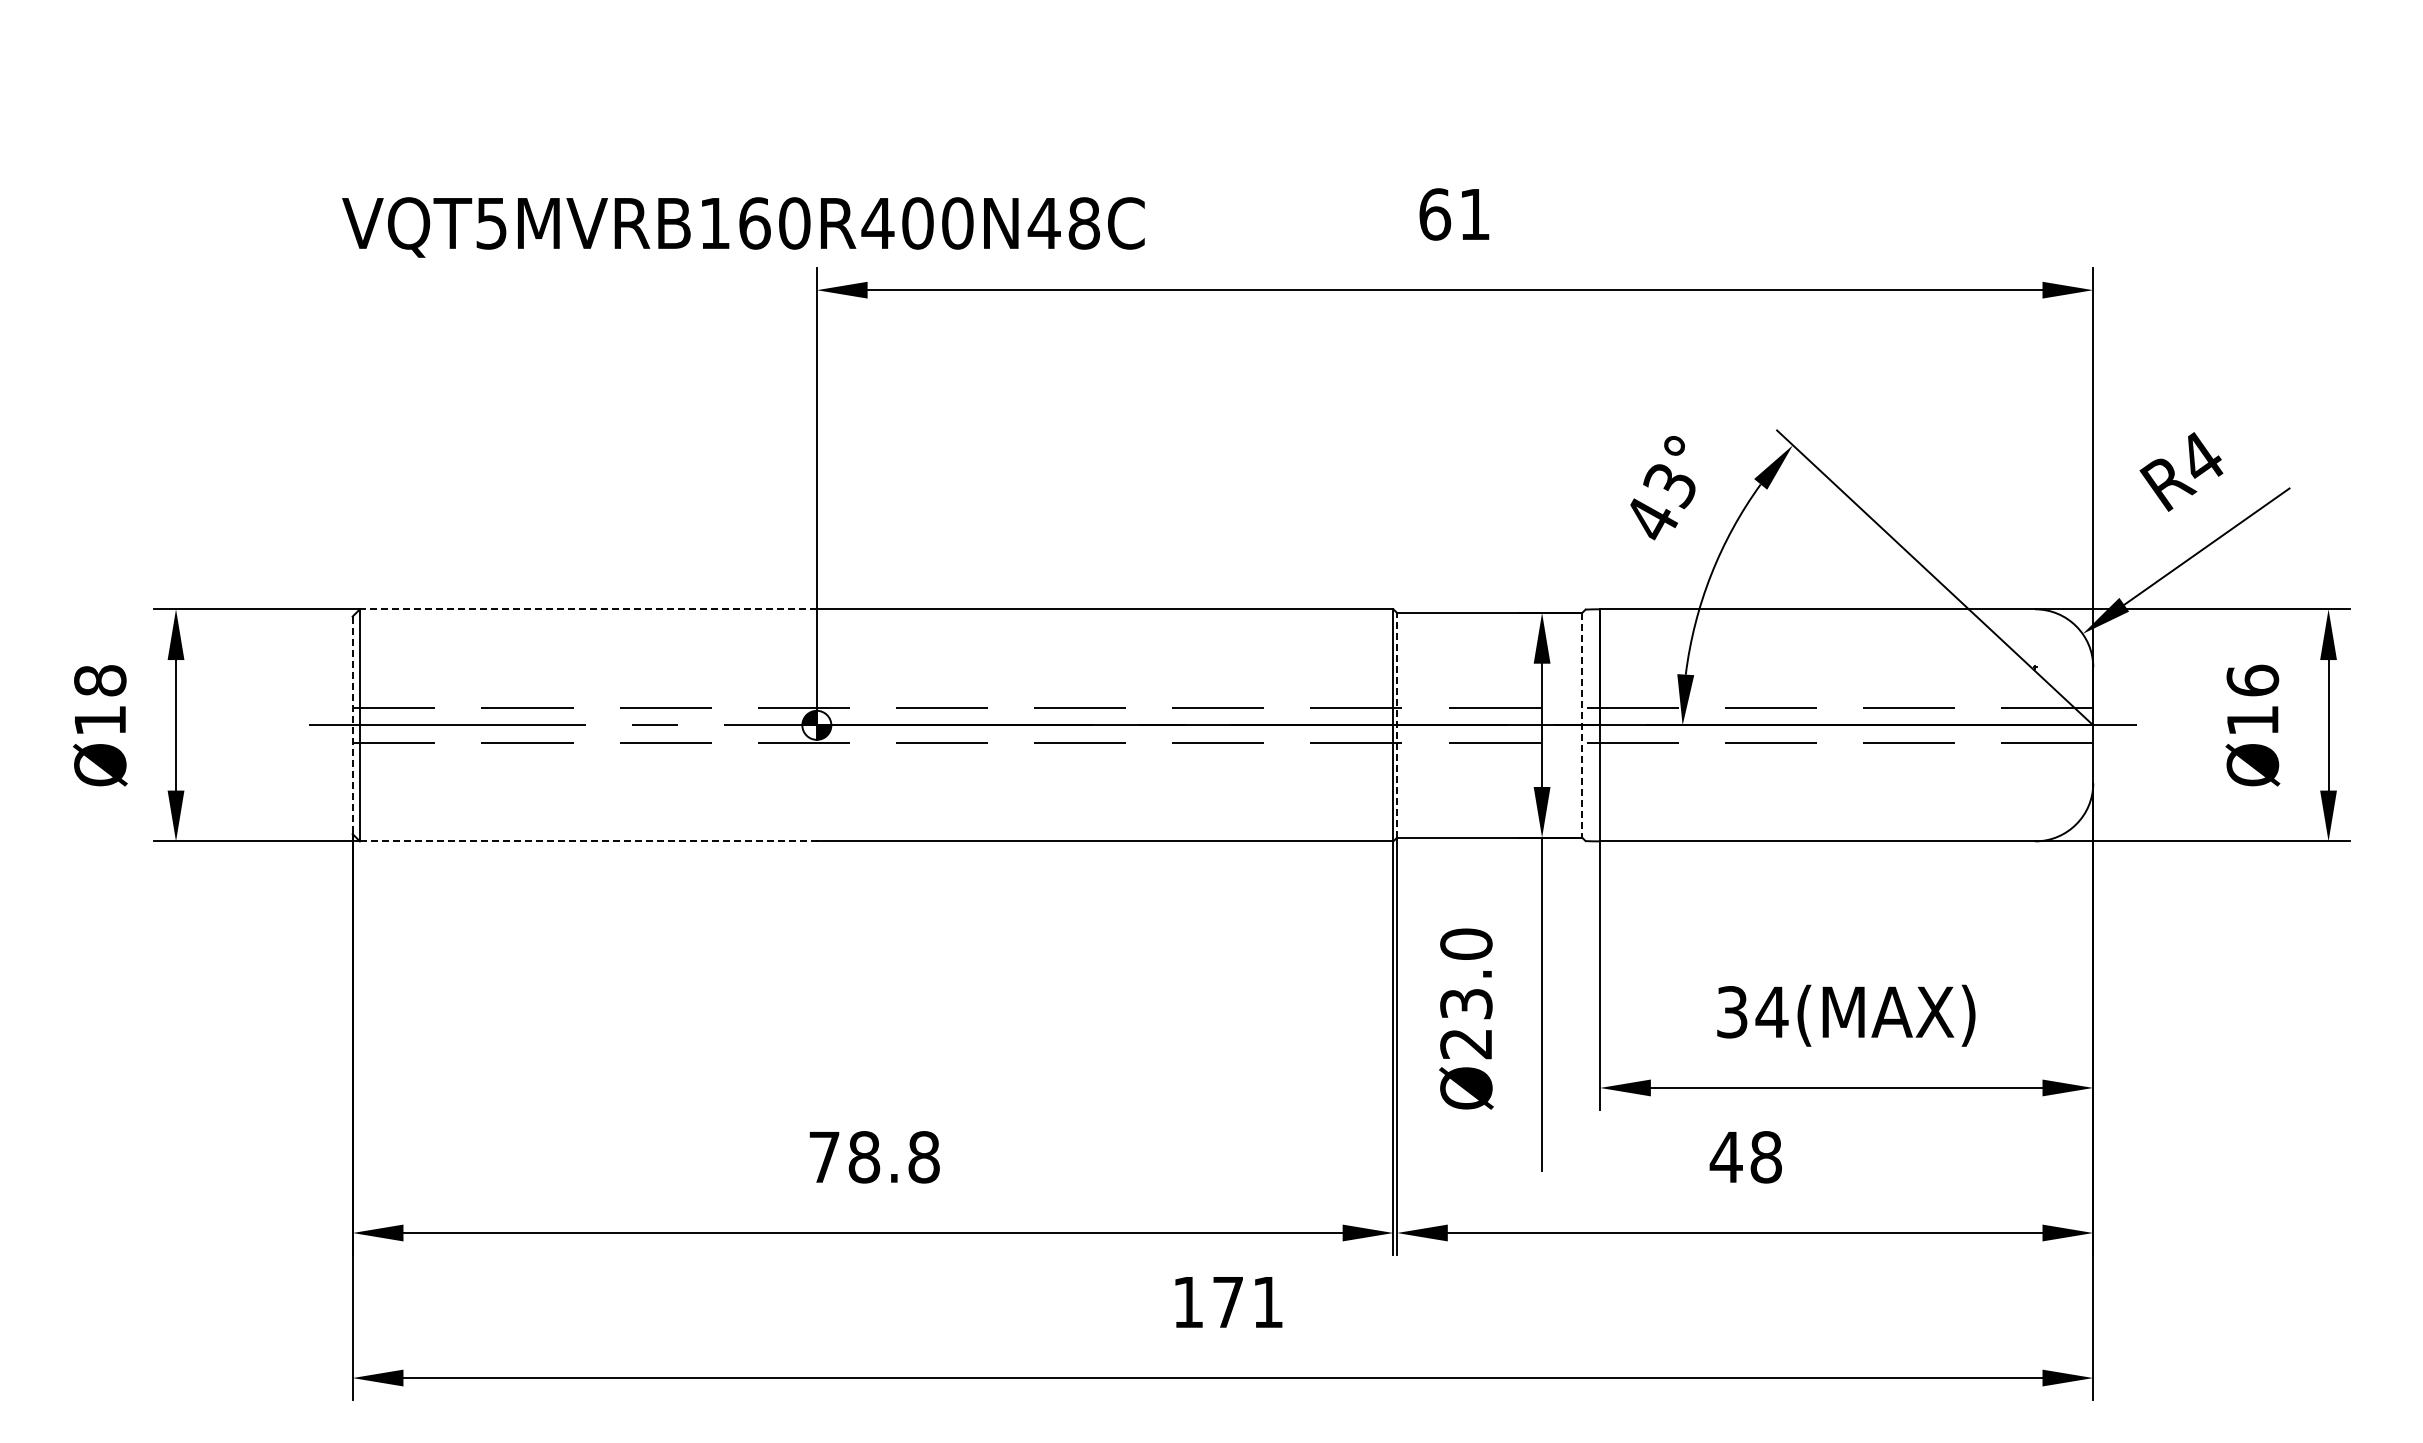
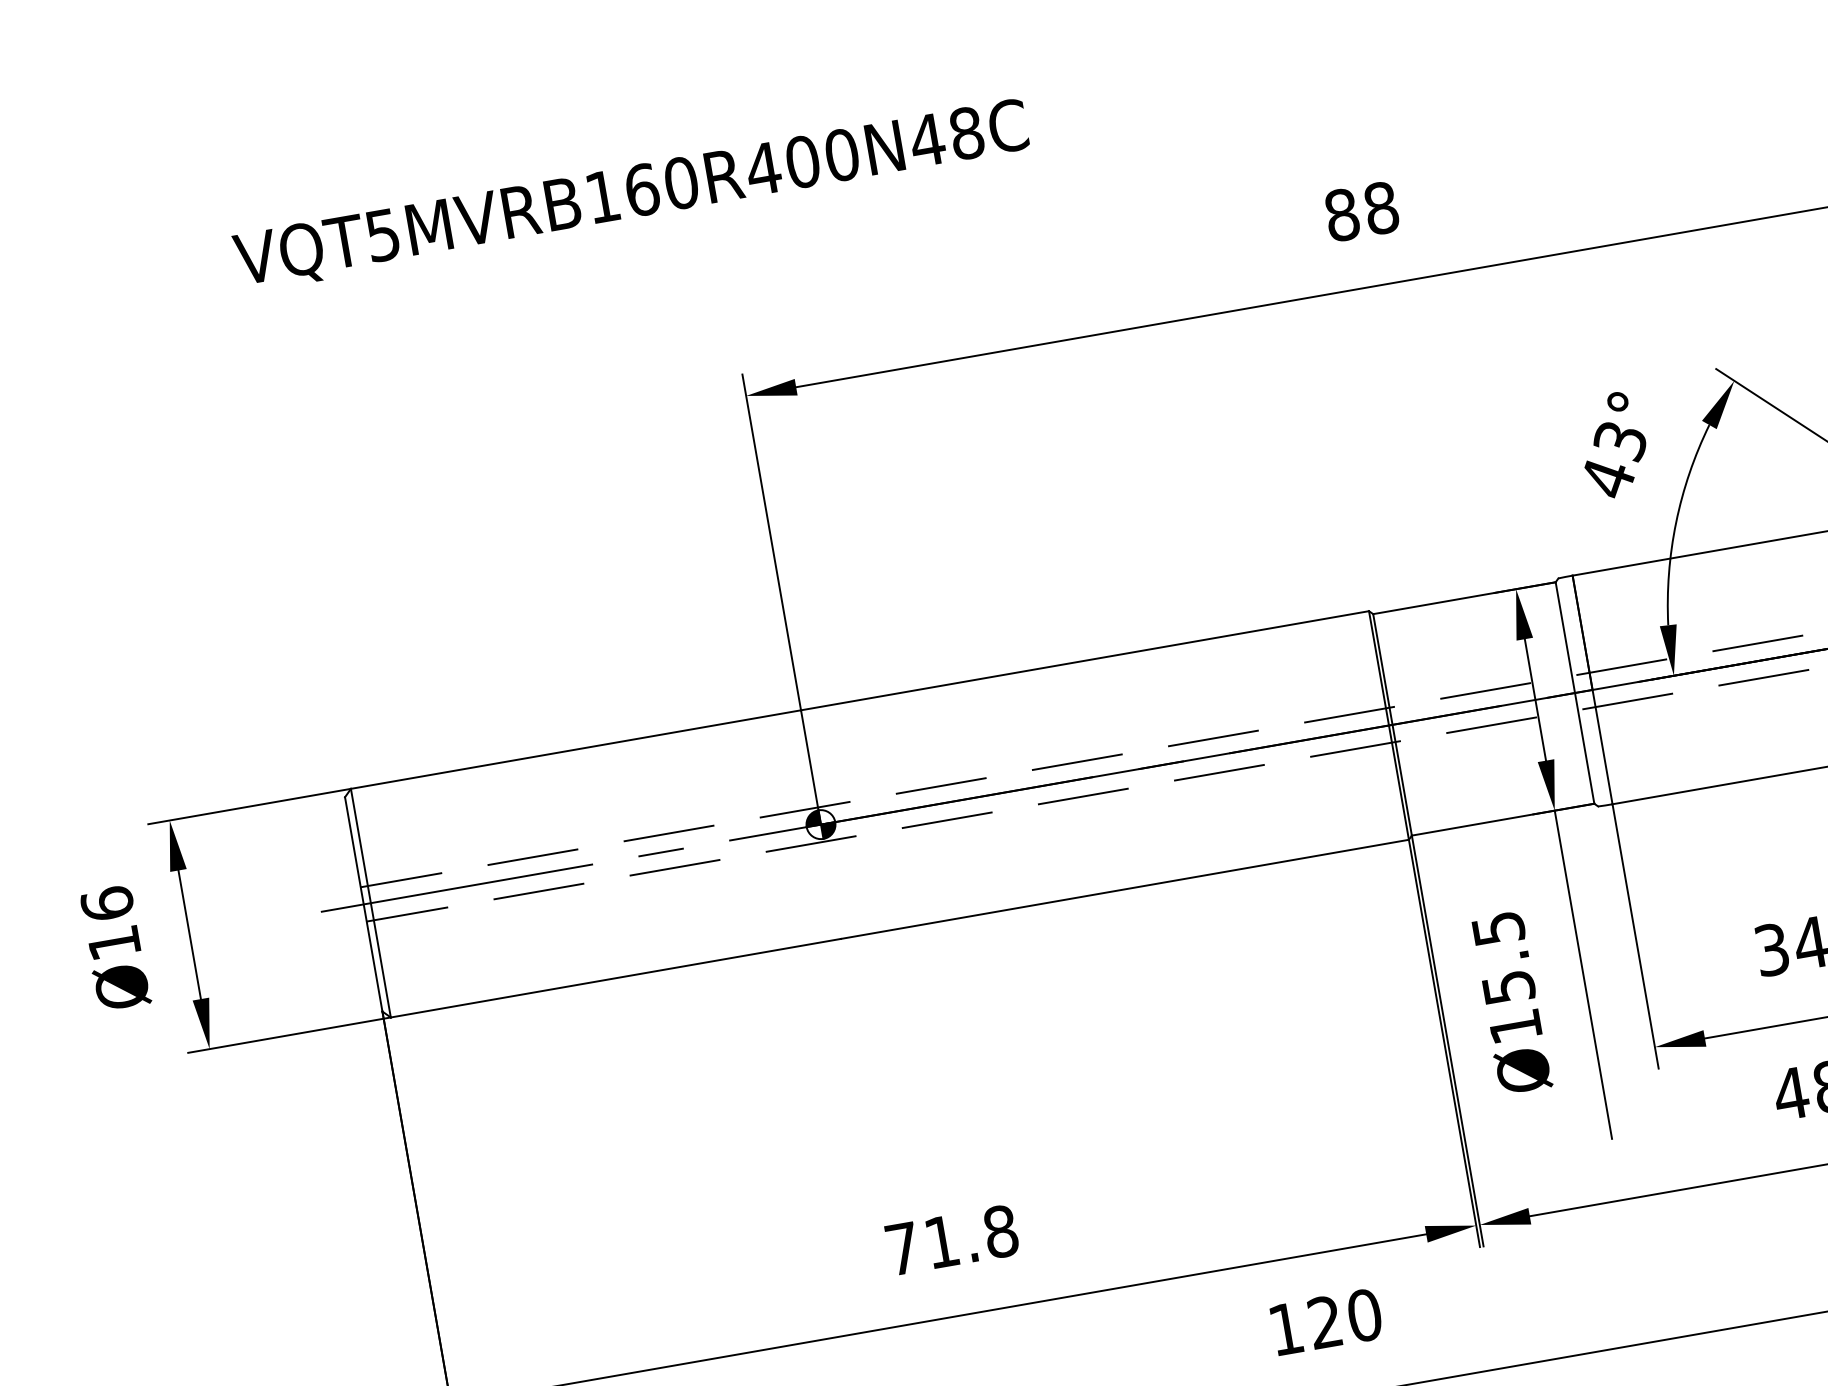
text: (1454, 214) -> (1361, 211), 61 -> 88
text: (743, 227) -> (631, 195), moved
line: (587, 609) -> (575, 749), dashed -> solid
text: (100, 680) -> (107, 903), Ø18 -> Ø16
line: (1397, 724) -> (1392, 723), dashed -> solid
line: (352, 725) -> (363, 904), dashed -> solid
line: (1582, 725) -> (1575, 693), dashed -> solid
line: (588, 841) -> (616, 978), dashed -> solid
text: (1466, 993) -> (1507, 977), Ø23.0 -> Ø15.5
text: (864, 1157) -> (942, 1242), 78.8 -> 71.8
text: (1248, 1302) -> (1345, 1318), 171 -> 120

